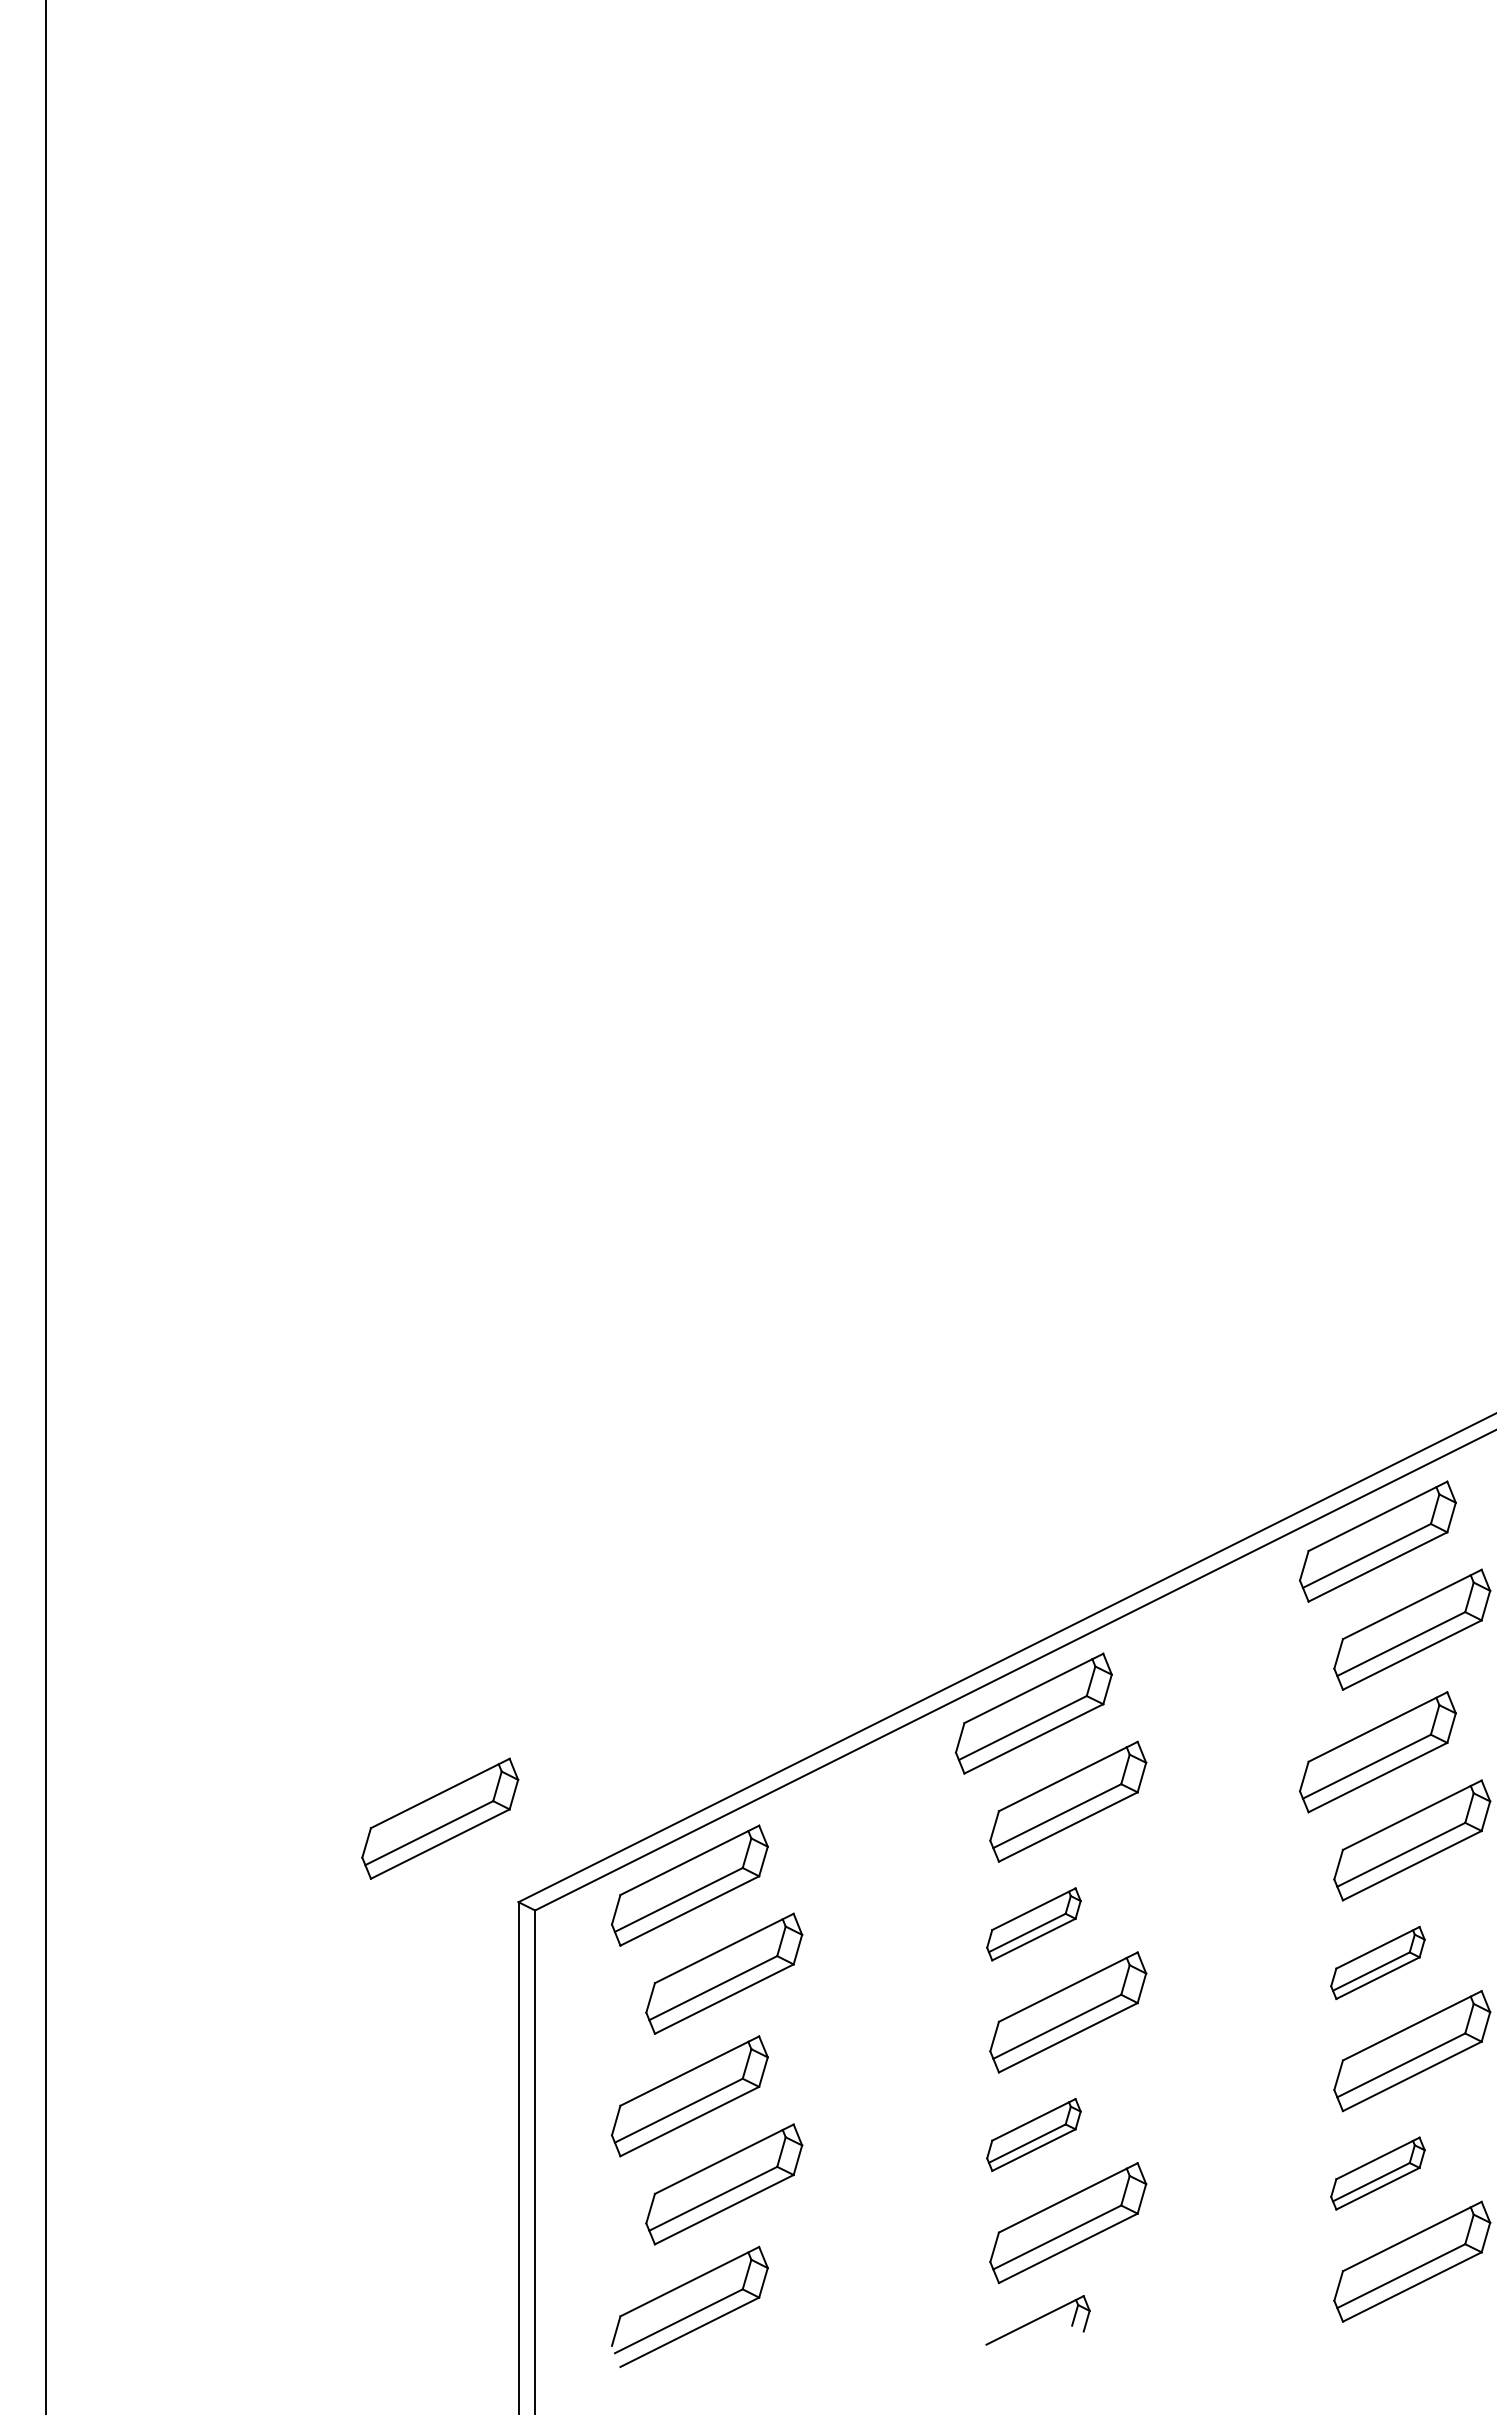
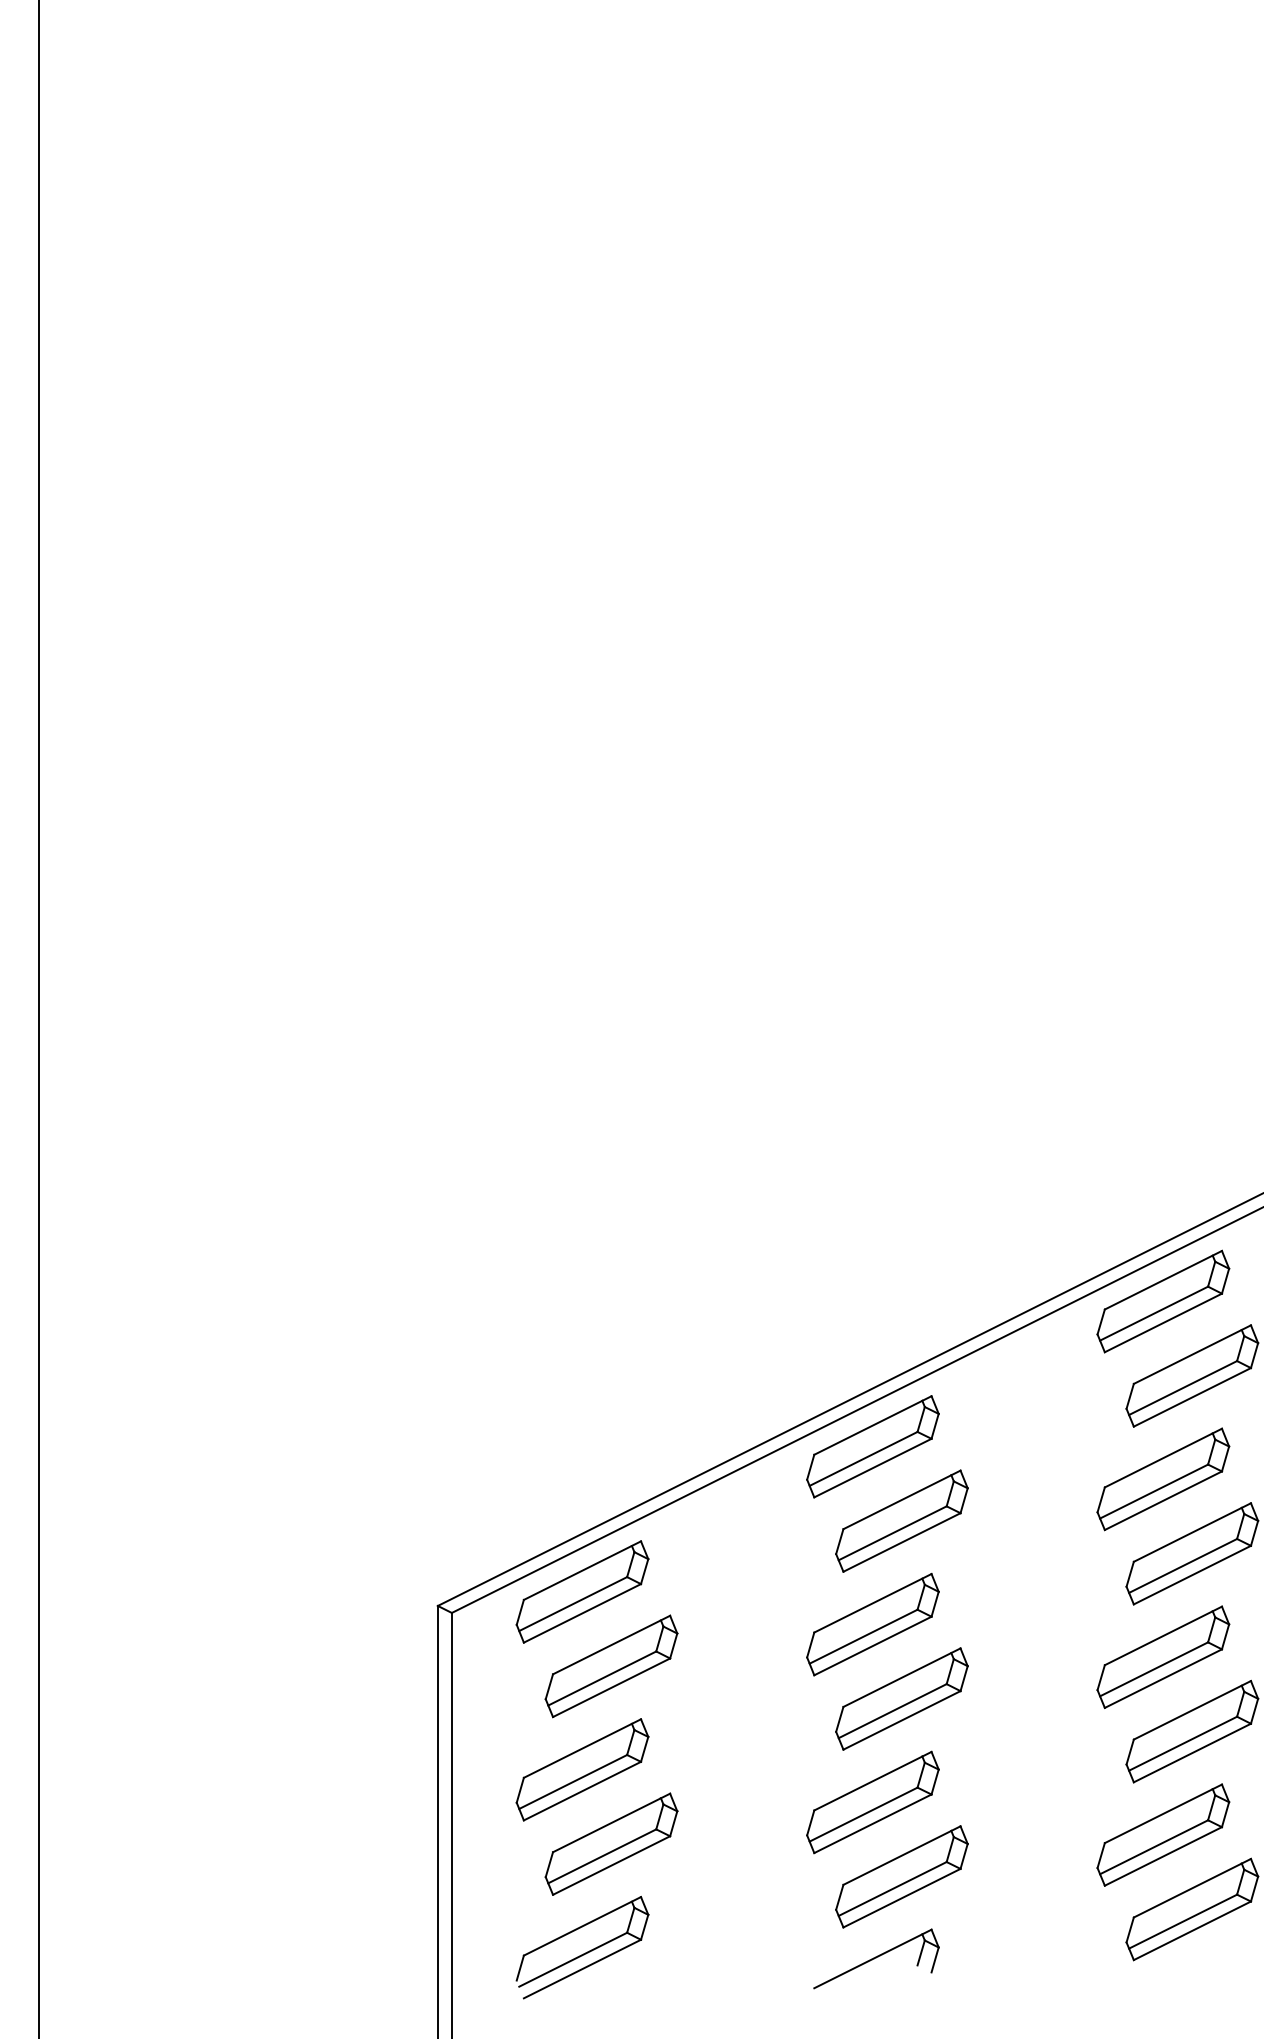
part: (440, 1818) -> (371, 1535), removed
part: (1033, 1924) -> (872, 1624), size x1.67
part: (1377, 1962) -> (1163, 1656), size x1.67
part: (1033, 2134) -> (872, 1802), size x1.67
part: (1377, 2173) -> (1163, 1834), size x1.67
part: (1037, 2320) -> (875, 1959), size x1.43

